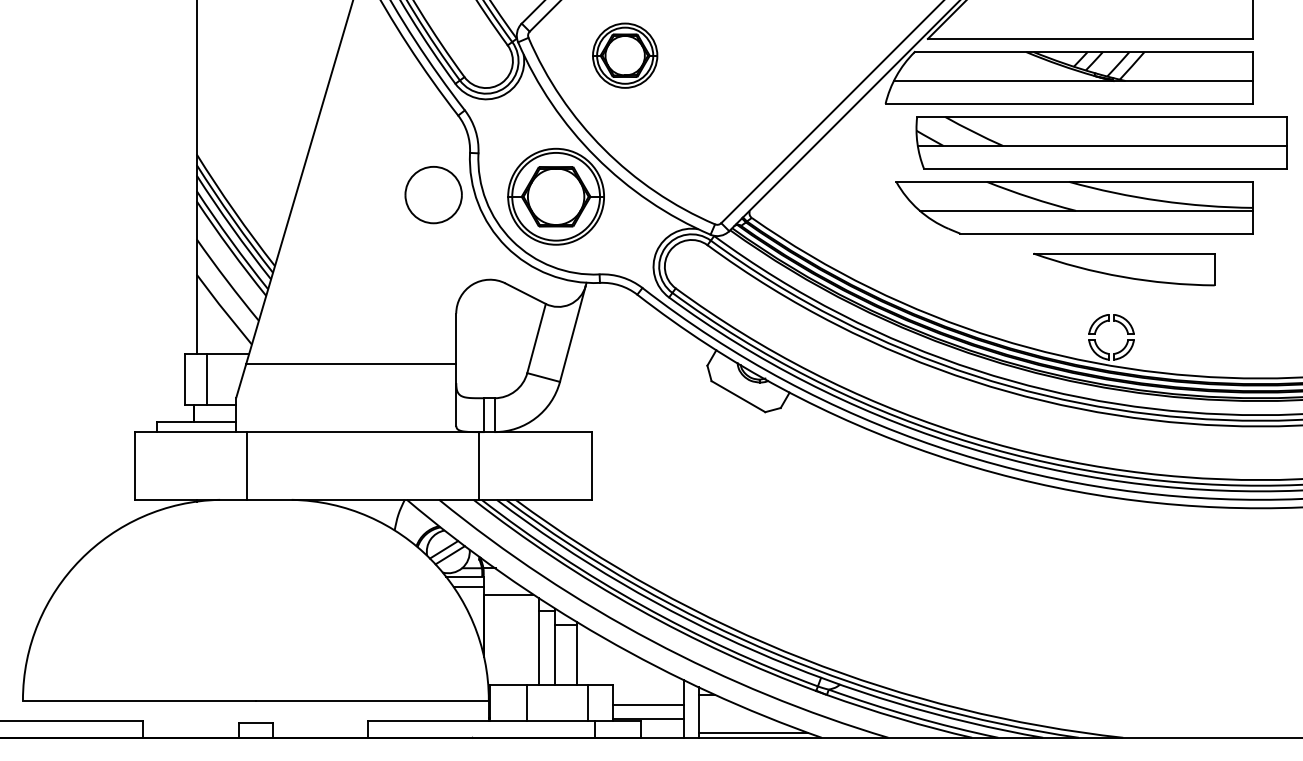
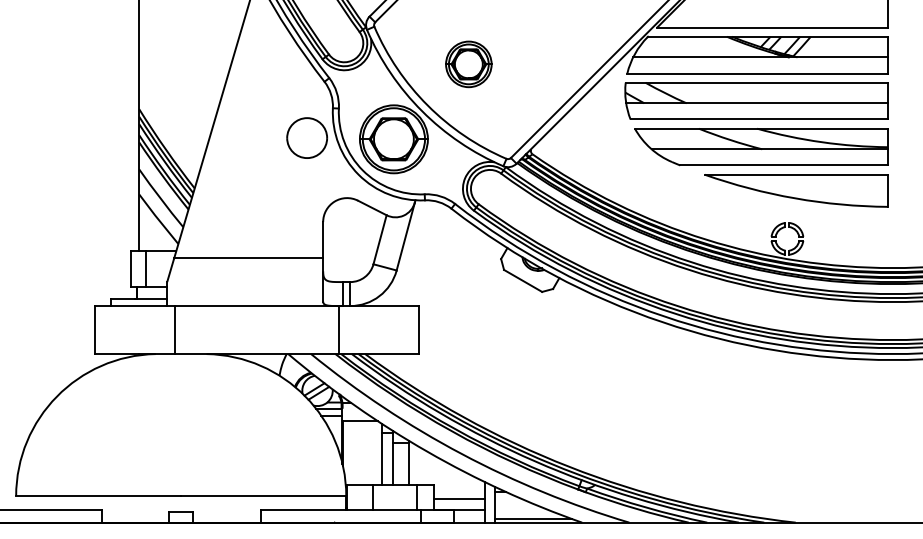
part: (624, 55) -> (468, 64), moved
part: (1101, 141) -> (756, 100), moved
part: (1124, 268) -> (796, 190), size x1.43

